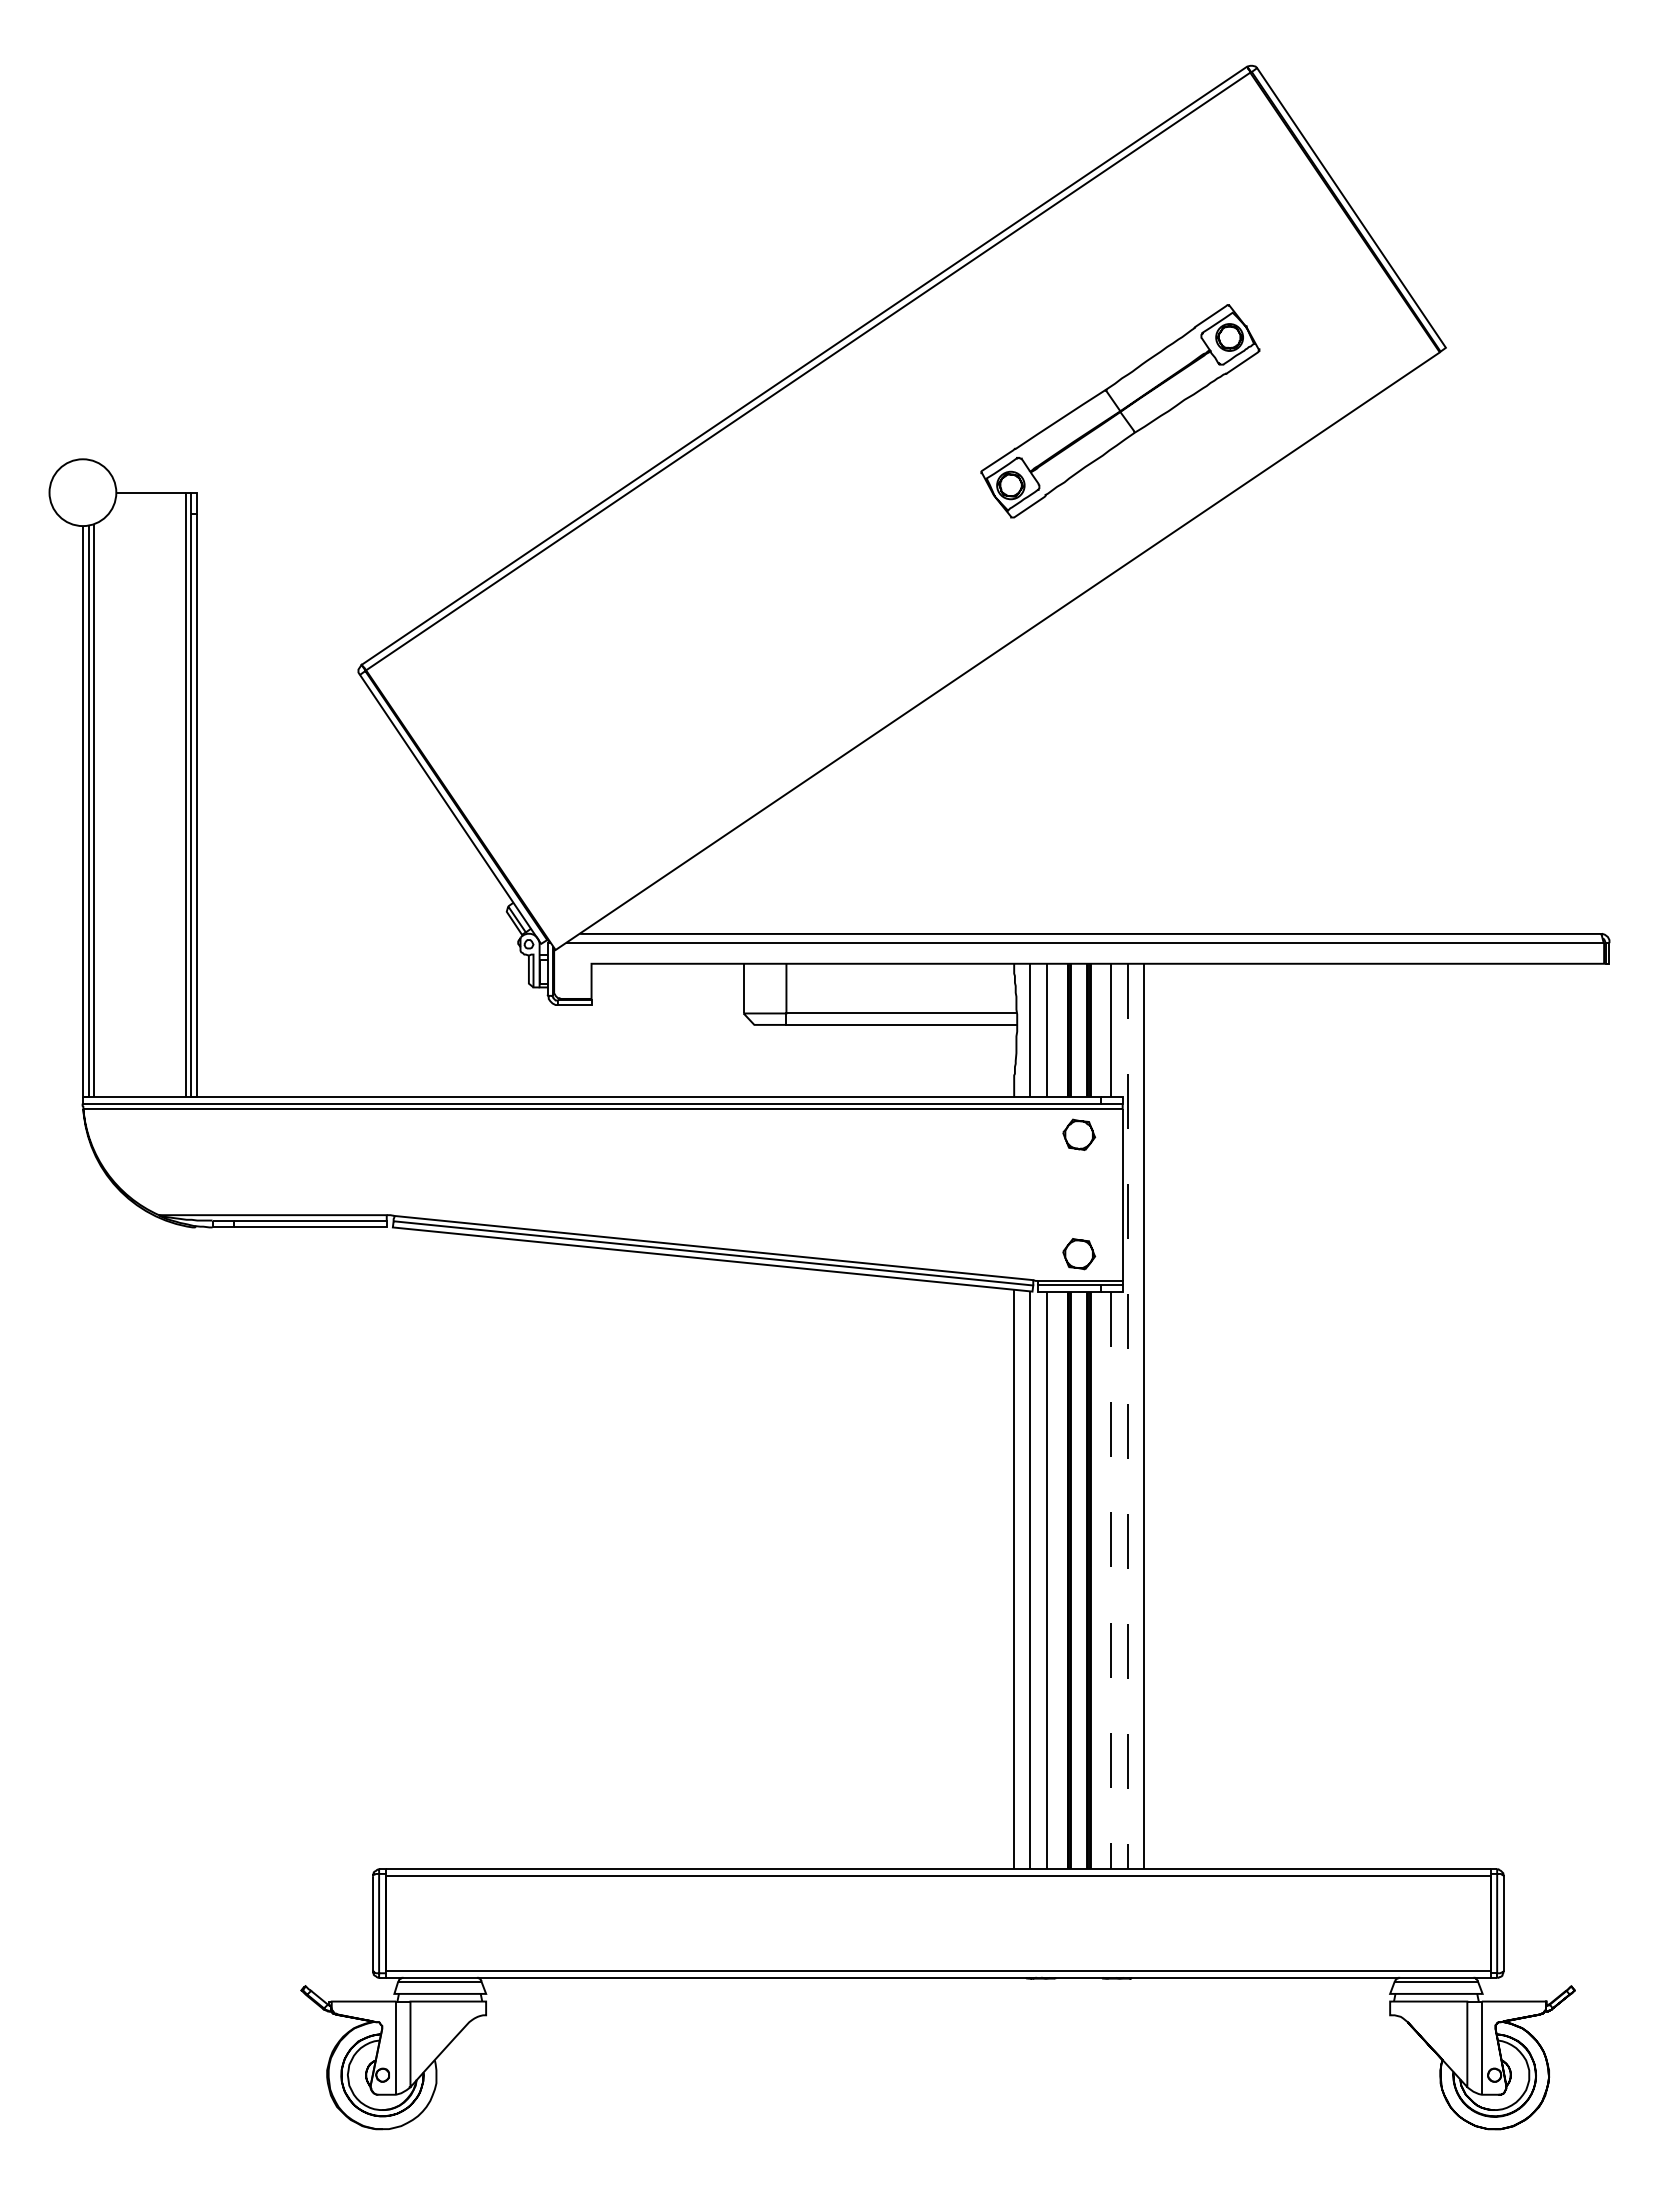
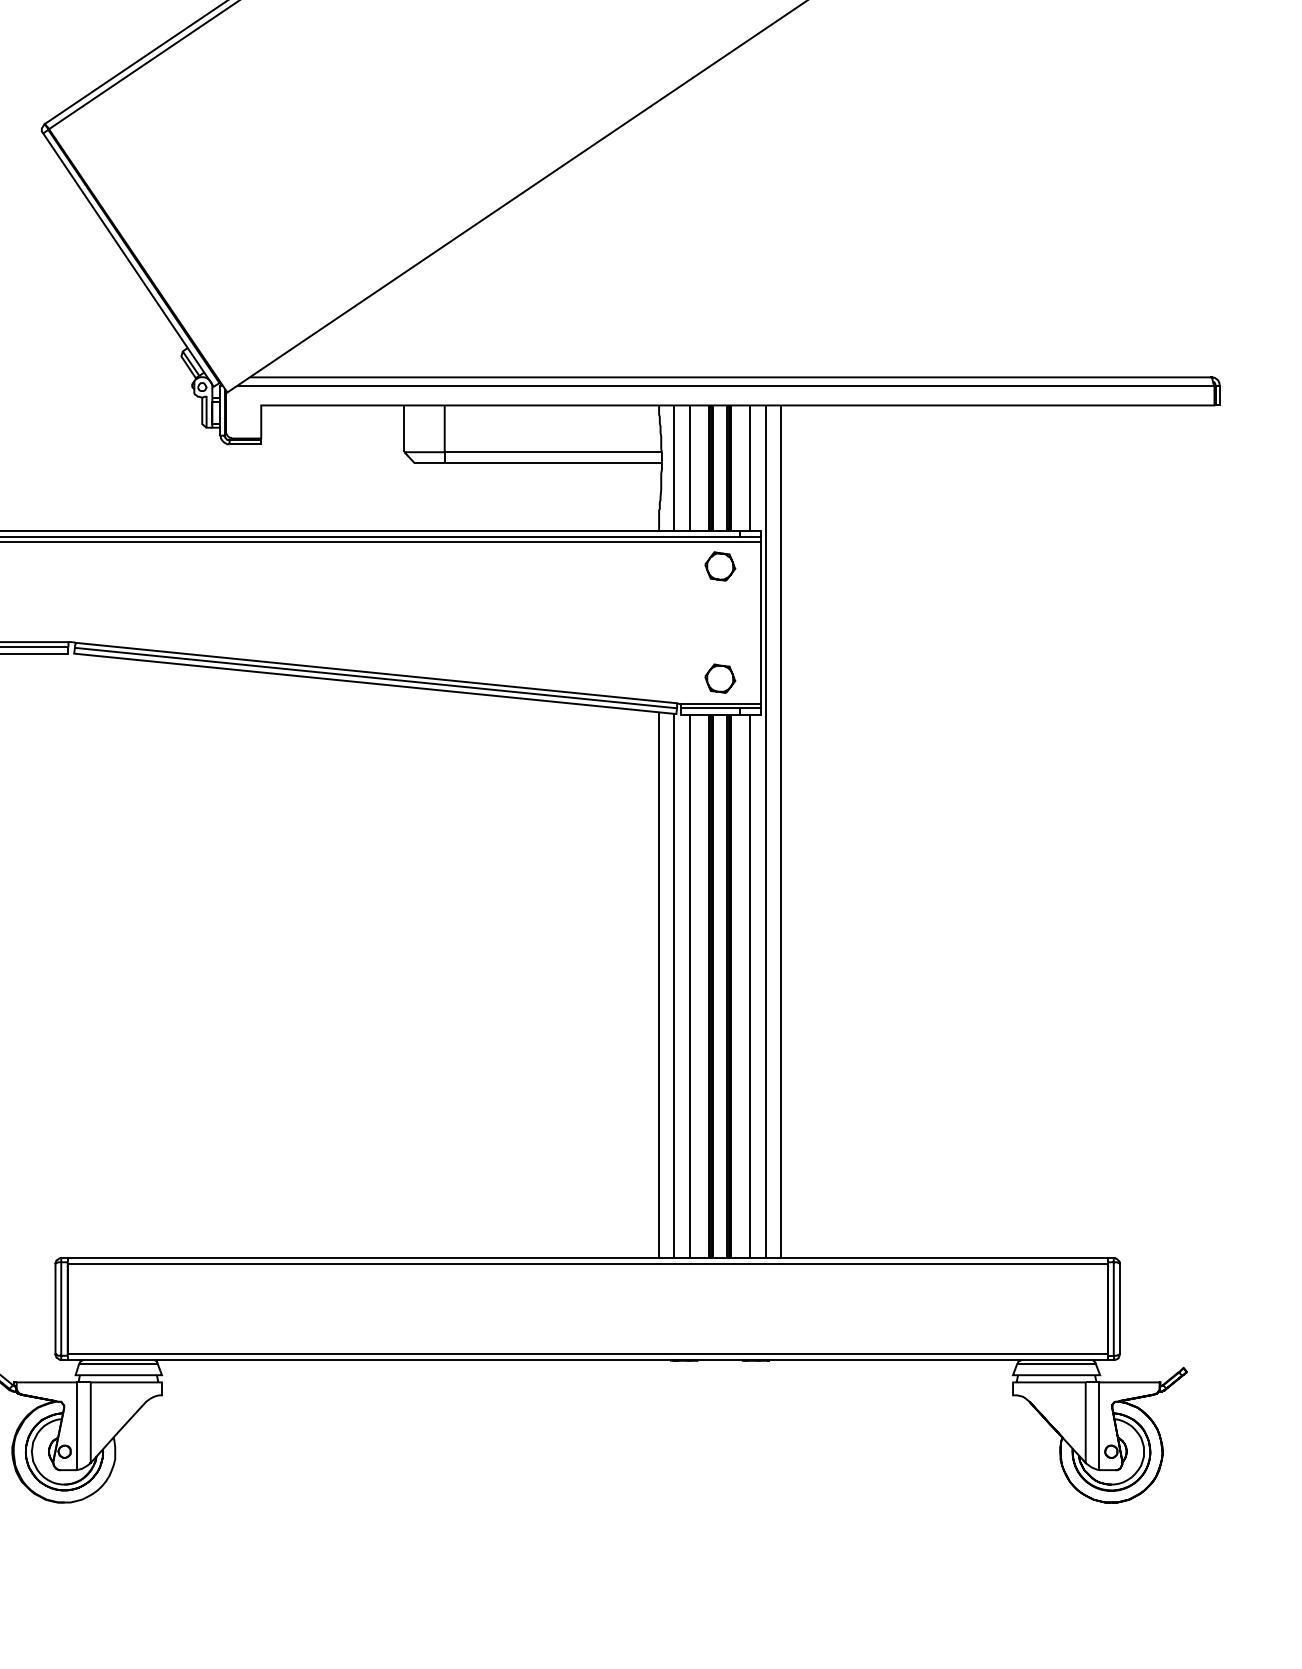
line: (1128, 1416) -> (766, 831), dashed -> solid
line: (1111, 1581) -> (750, 986), dashed -> solid

